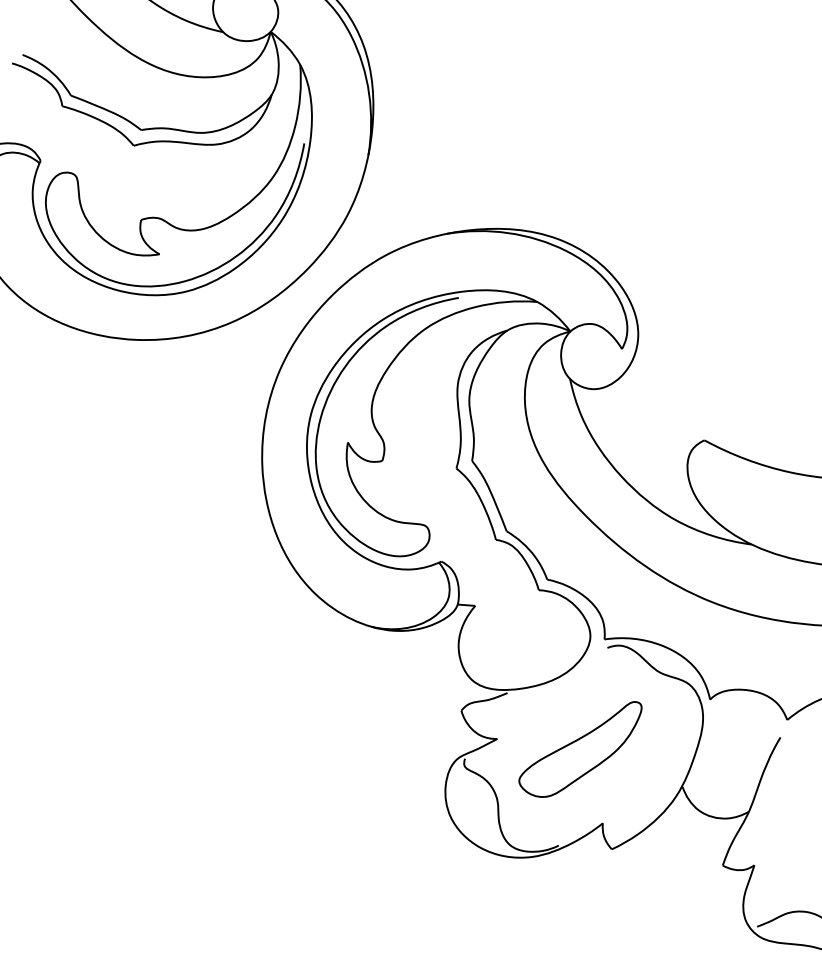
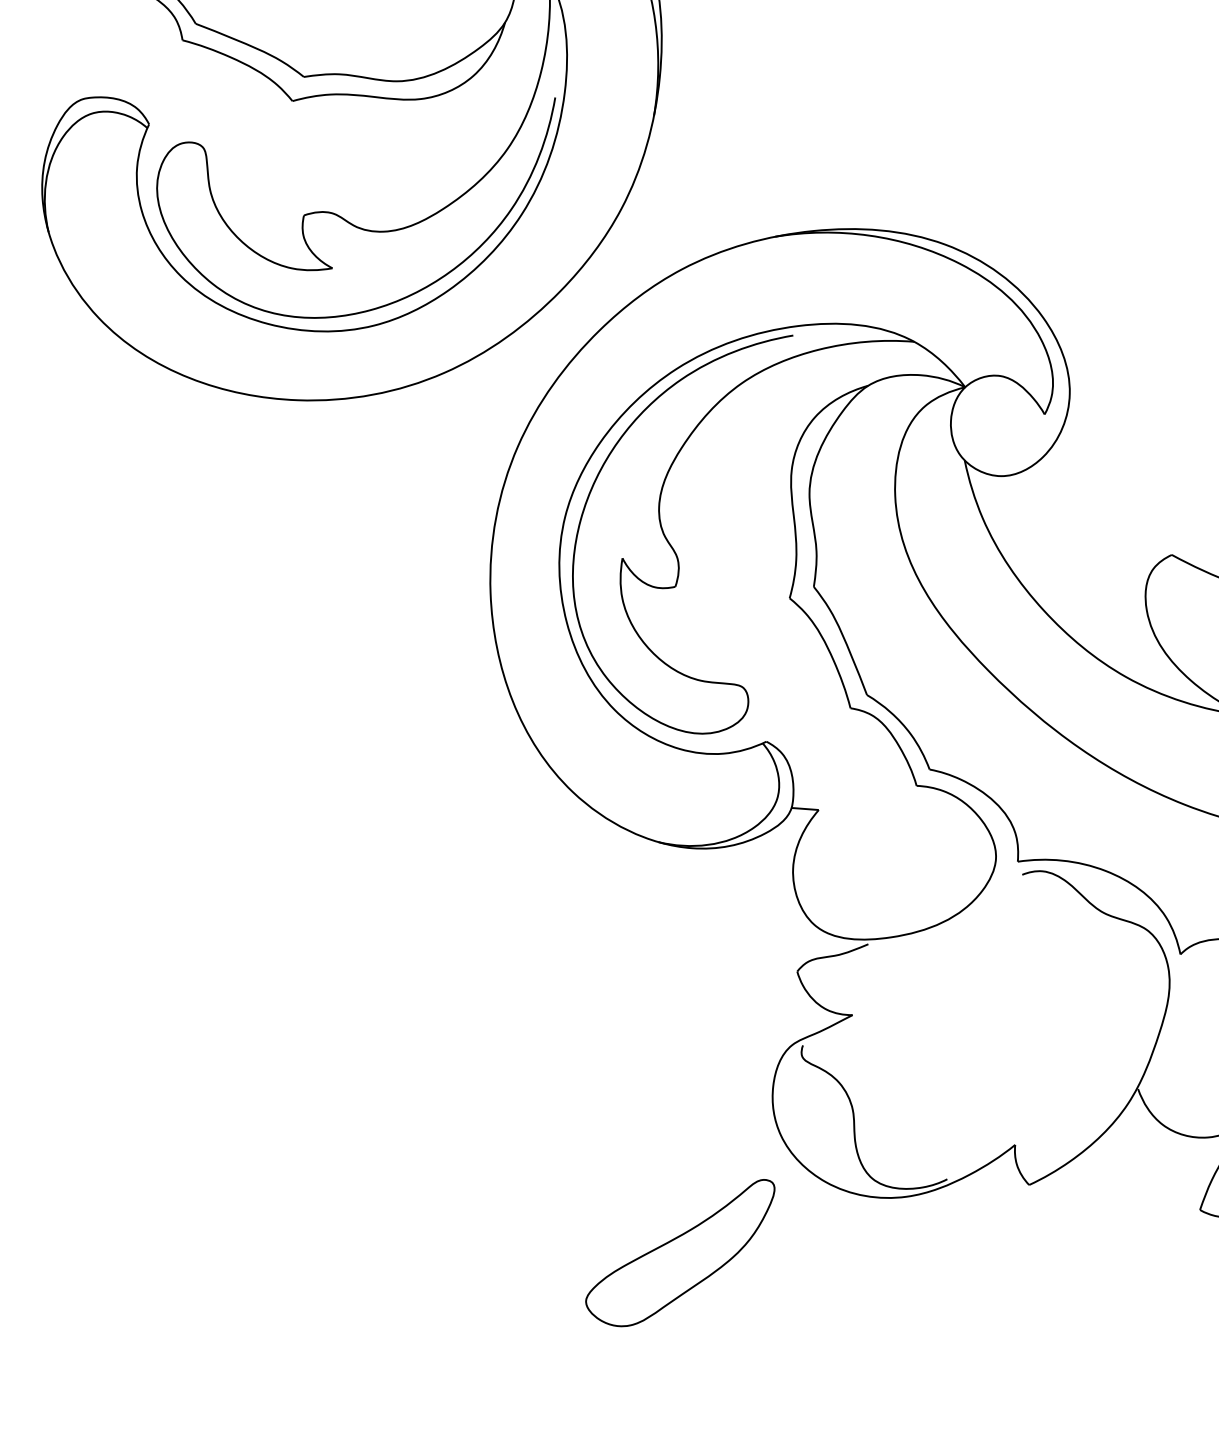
part: (580, 749) -> (680, 1253), moved

